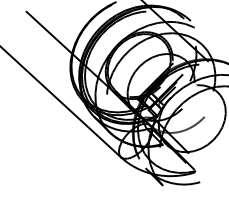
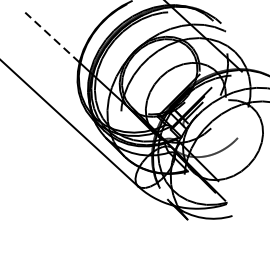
line: (49, 32) -> (52, 37), solid -> dashed

